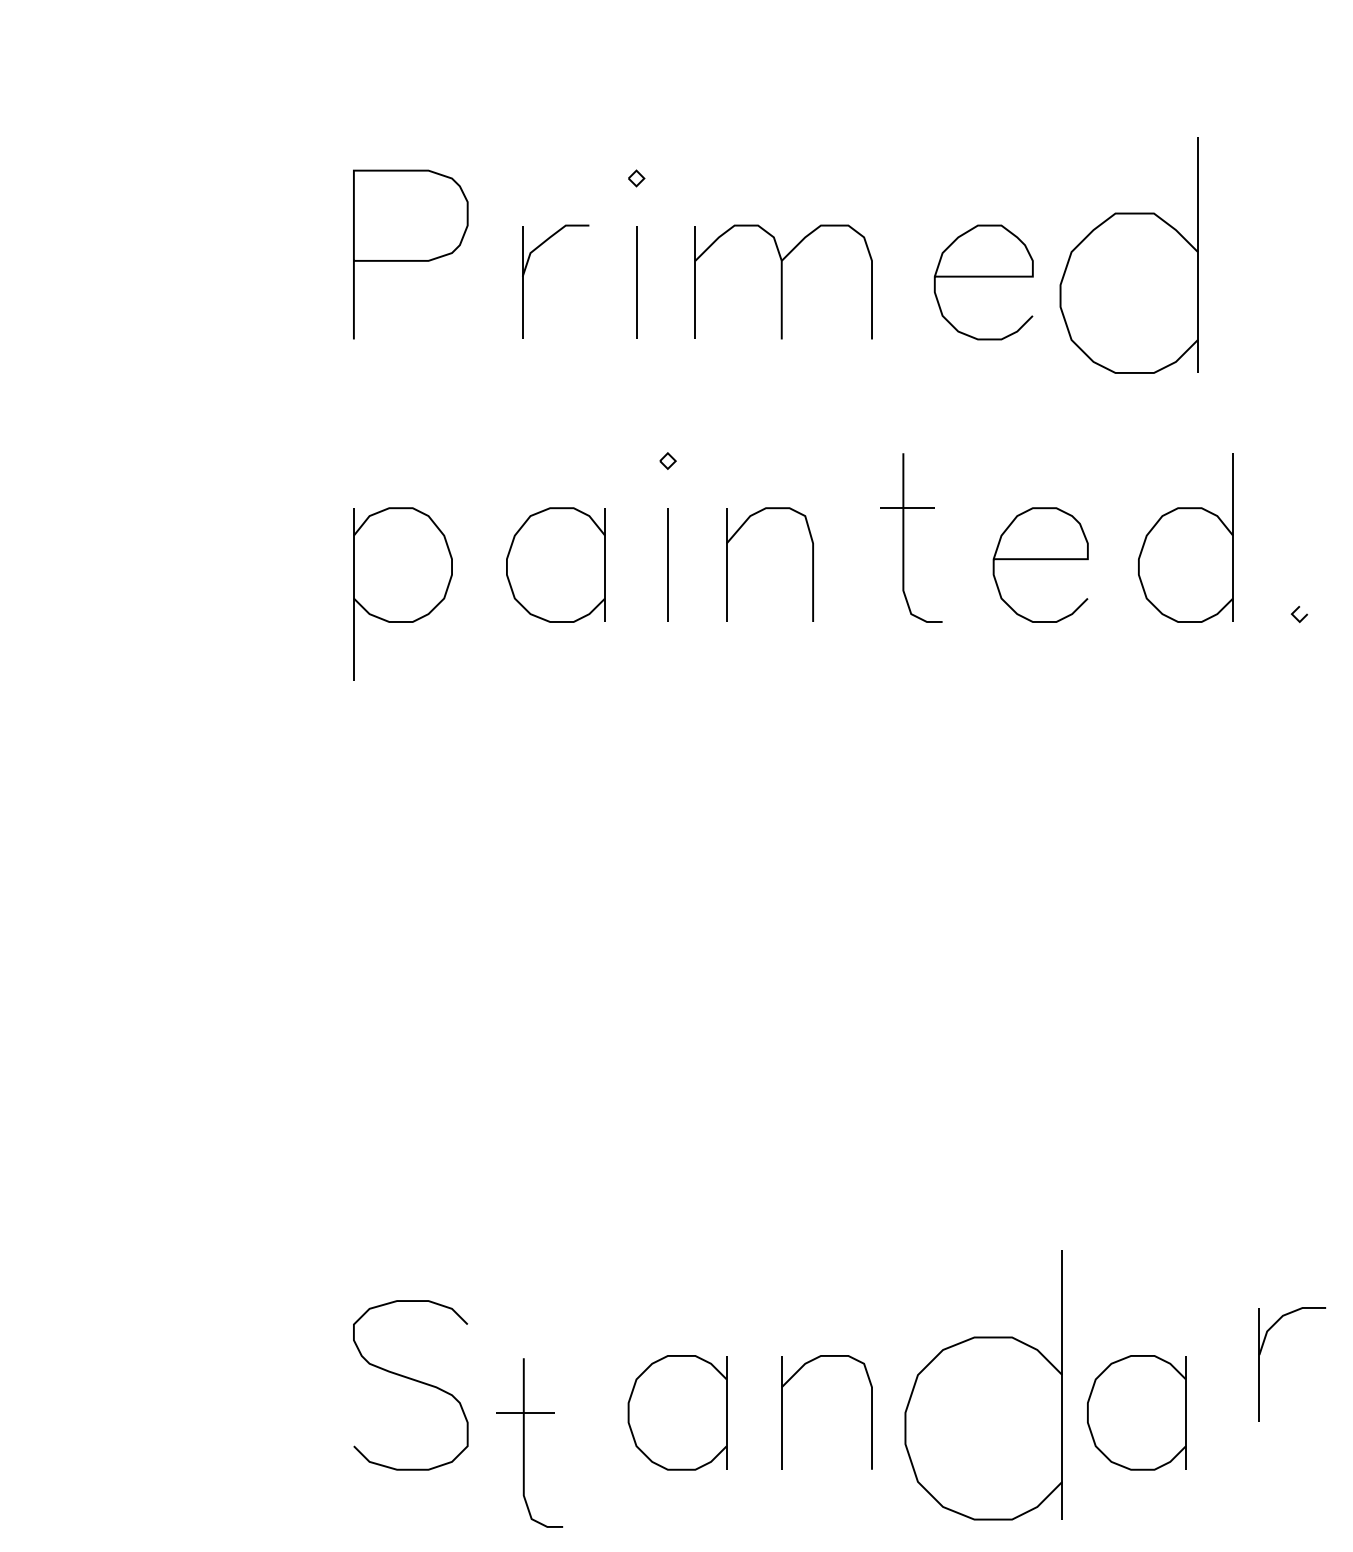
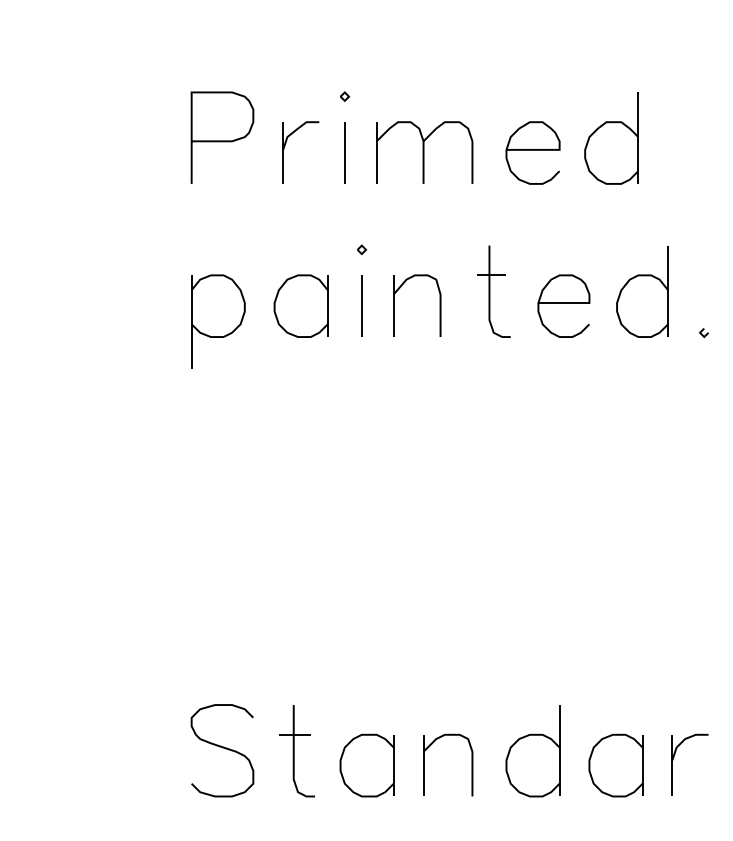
part: (1128, 255) -> (611, 138), size x0.71
part: (1261, 1355) -> (673, 760), moved
part: (982, 1386) -> (532, 751), size x0.62
part: (528, 1443) -> (296, 751), moved

